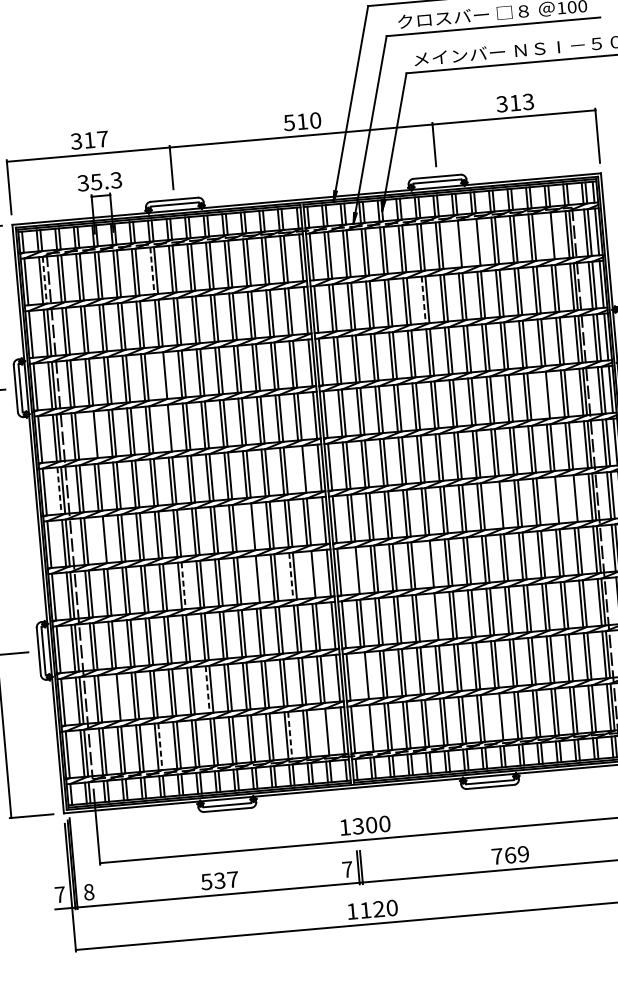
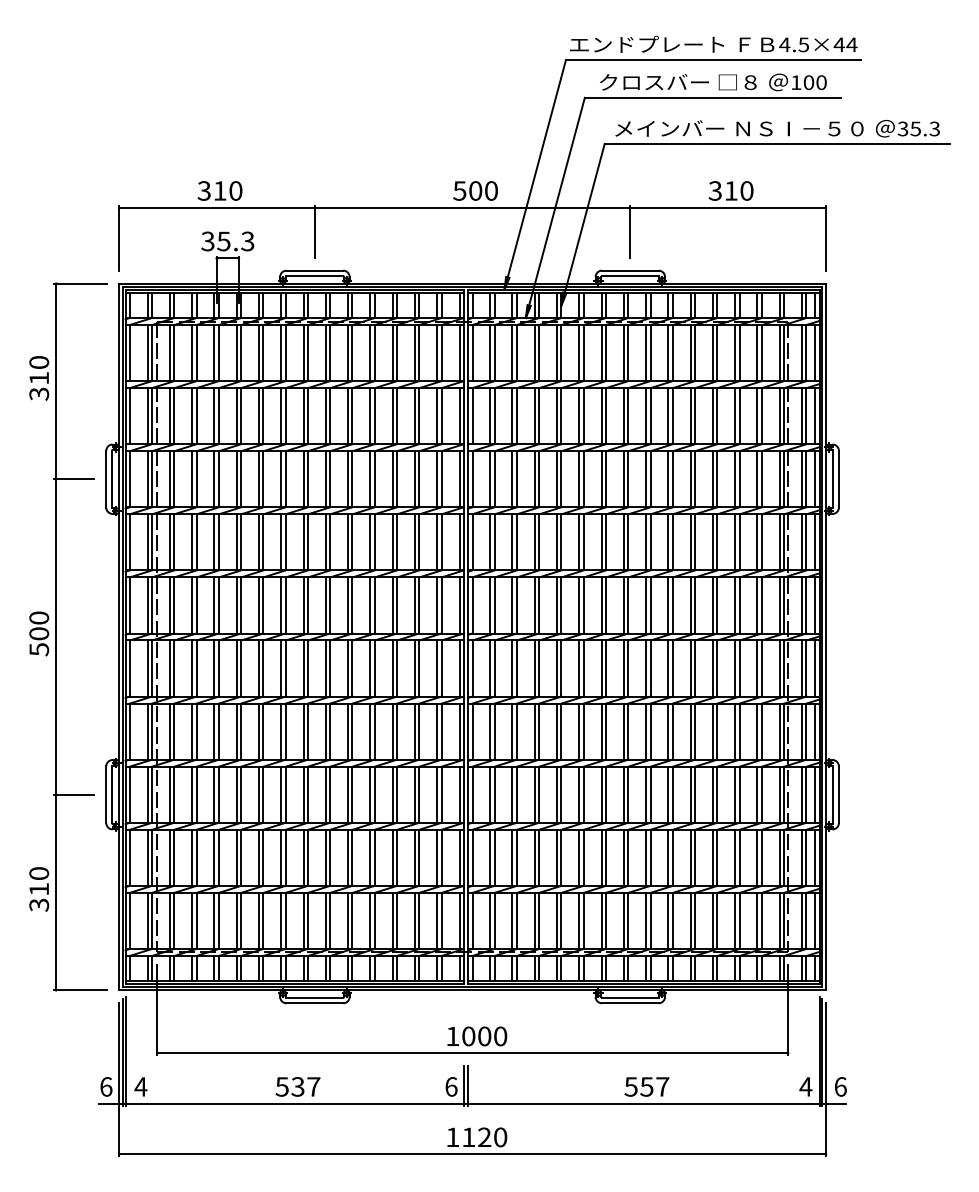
text: (528, 101) -> (746, 190), 313 -> 310
text: (302, 121) -> (475, 190), 510 -> 500
text: (102, 138) -> (235, 190), 317 -> 310
line: (548, 235) -> (757, 352), added
line: (474, 242) -> (668, 352), added
line: (456, 243) -> (646, 352), added
line: (152, 271) -> (281, 353), dashed -> solid
line: (45, 280) -> (152, 353), dashed -> solid
line: (423, 300) -> (601, 416), dashed -> solid
line: (161, 376) -> (281, 479), added
line: (544, 395) -> (735, 542), added
line: (166, 428) -> (281, 542), added
line: (92, 435) -> (192, 542), added
line: (300, 469) -> (437, 605), added
line: (59, 490) -> (147, 605), dashed -> solid
line: (572, 498) -> (757, 668), added
line: (553, 500) -> (735, 668), added
line: (497, 505) -> (668, 668), added
line: (249, 527) -> (370, 668), added
line: (101, 540) -> (192, 668), added
line: (428, 564) -> (579, 731), added
line: (354, 570) -> (490, 731), added
line: (310, 574) -> (437, 731), added
line: (291, 577) -> (414, 732), dashed -> solid
line: (254, 579) -> (370, 731), added
line: (183, 586) -> (285, 732), dashed -> solid
line: (432, 616) -> (579, 794), added
line: (363, 675) -> (490, 857), added
line: (207, 690) -> (303, 858), dashed -> solid
line: (115, 697) -> (192, 857), added
line: (497, 716) -> (646, 920), added
line: (368, 728) -> (490, 920), added
line: (323, 732) -> (437, 920), added
line: (290, 735) -> (397, 921), dashed -> solid
line: (160, 747) -> (241, 921), dashed -> solid
text: (358, 826) -> (468, 1036), 1300 -> 1000
text: (510, 855) -> (646, 1086), 769 -> 557
text: (347, 869) -> (451, 1086), 7 -> 6
text: (88, 891) -> (140, 1086), 8 -> 4
text: (60, 894) -> (106, 1086), 7 -> 6

